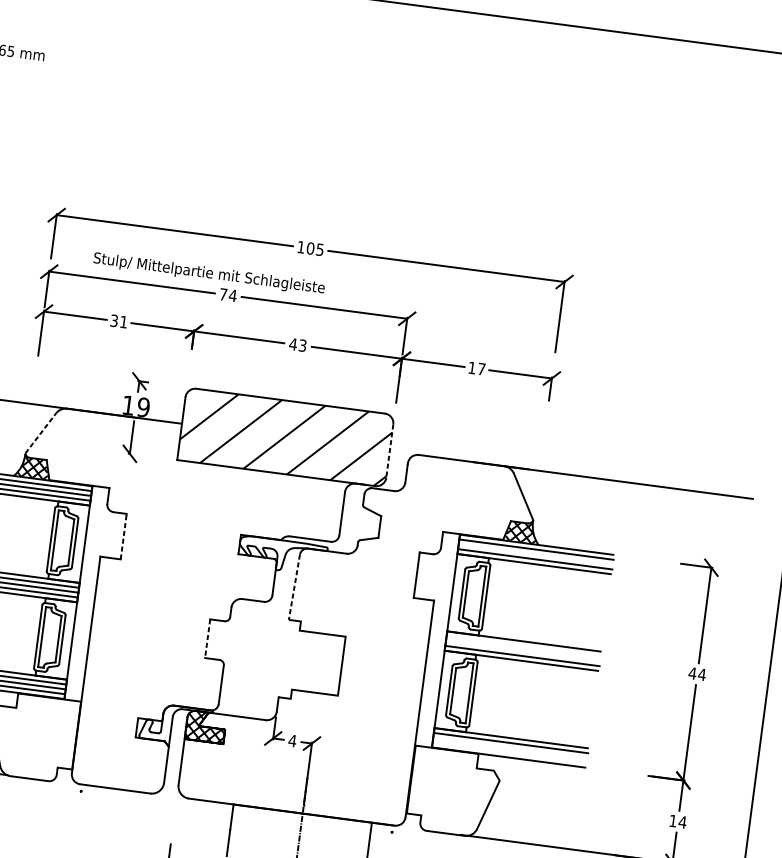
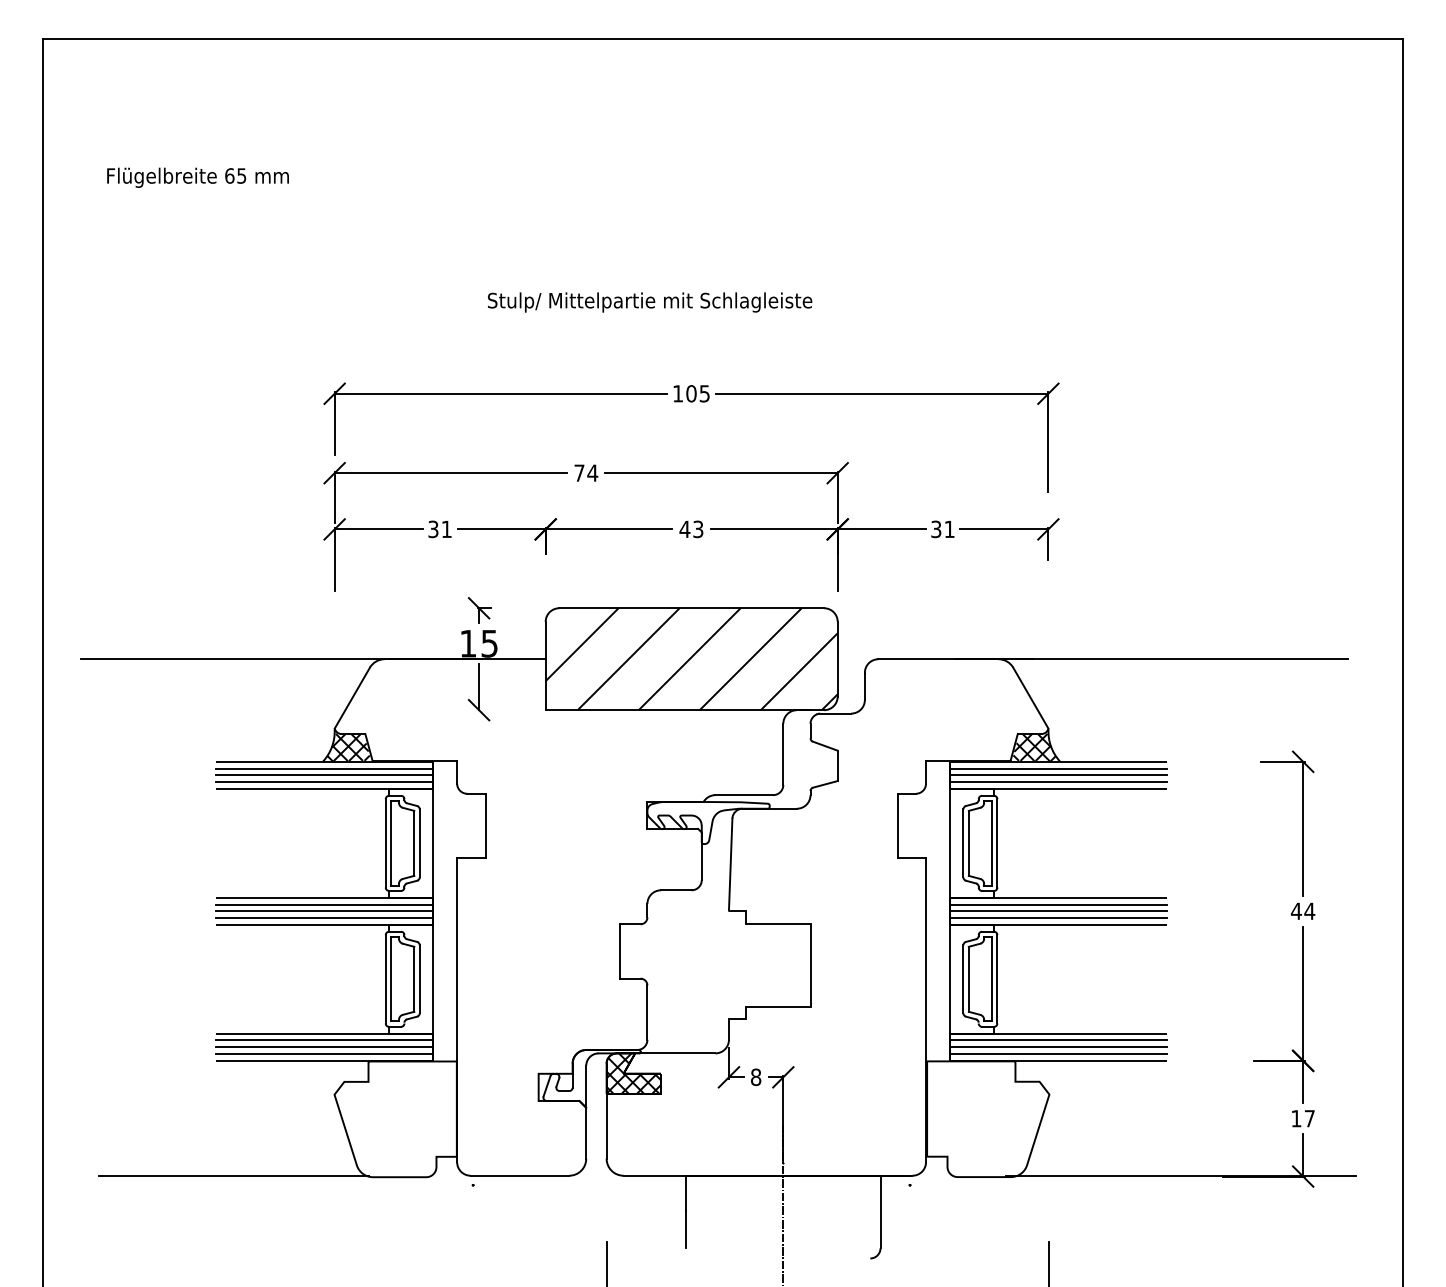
text: (209, 274) -> (650, 302), moved
text: (476, 368) -> (942, 529), 17 -> 31
text: (143, 407) -> (489, 643), 19 -> 15
line: (40, 432) -> (352, 697), dashed -> solid
line: (389, 451) -> (837, 659), dashed -> solid
line: (123, 536) -> (485, 825), dashed -> solid
line: (535, 554) -> (1057, 775), added
line: (294, 587) -> (730, 865), dashed -> solid
line: (207, 638) -> (620, 951), dashed -> solid
line: (523, 646) -> (1057, 904), added
line: (522, 651) -> (1057, 911), added
text: (292, 741) -> (755, 1077), 4 -> 8
line: (509, 748) -> (1057, 1047), added
line: (509, 752) -> (1057, 1054), added
text: (682, 822) -> (1309, 1118), 14 -> 17

